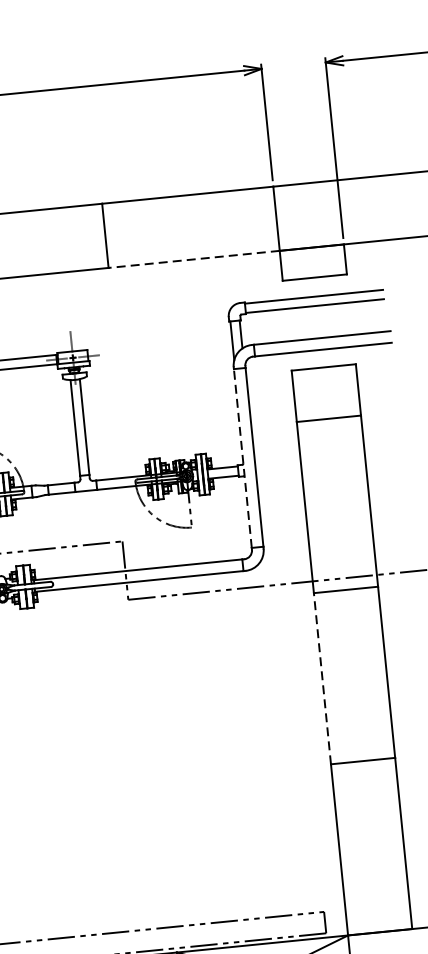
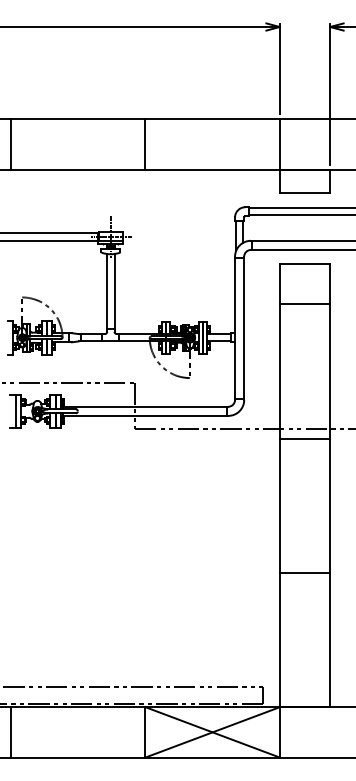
line: (193, 259) -> (212, 169), dashed -> solid
line: (243, 457) -> (235, 327), dashed -> solid
line: (322, 678) -> (279, 505), dashed -> solid

